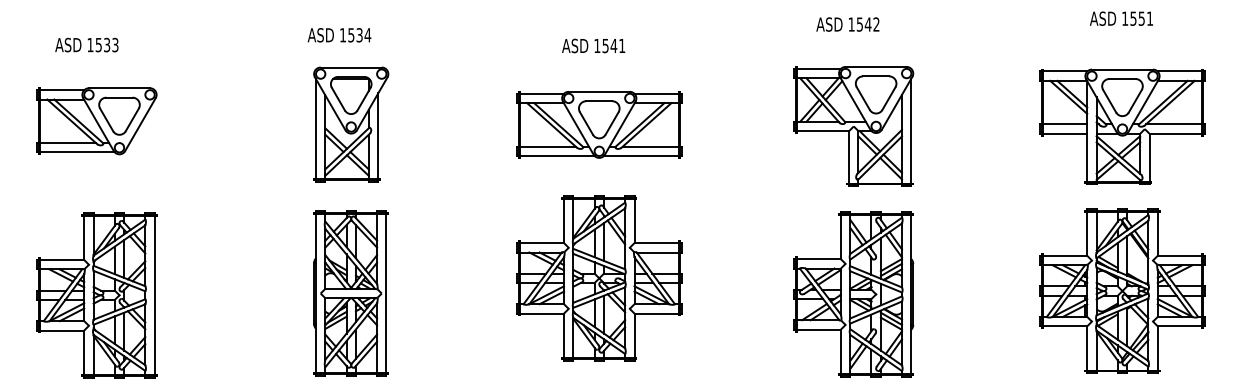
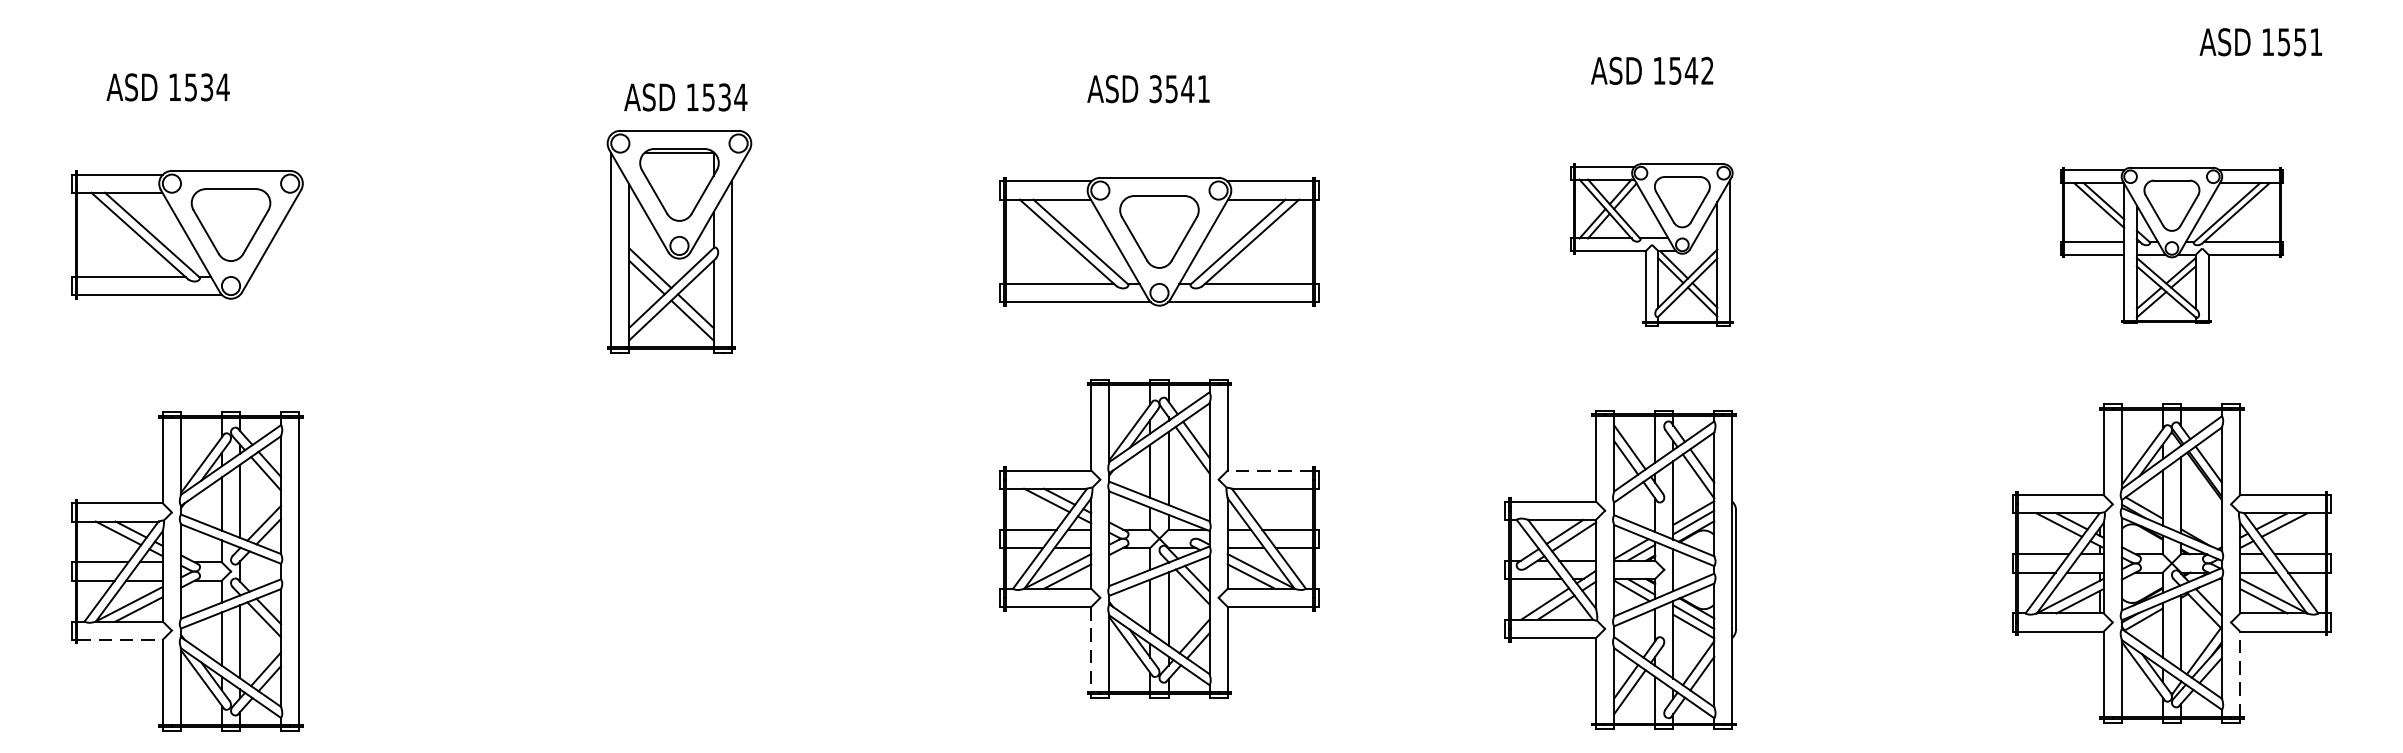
text: (1121, 18) -> (2260, 41), moved
text: (847, 24) -> (1651, 70), moved
text: (339, 35) -> (685, 97), moved
text: (115, 44) -> (223, 86), 1533 -> 1534
text: (597, 45) -> (1156, 88), 1541 -> 3541
part: (853, 126) -> (1651, 244), size x0.7
part: (1122, 126) -> (2171, 244), size x0.7
line: (656, 243) -> (1270, 471), solid -> dashed
part: (350, 293) -> (678, 568), removed
part: (853, 294) -> (1620, 570), moved
line: (62, 330) -> (120, 639), solid -> dashed
line: (564, 336) -> (1092, 651), solid -> dashed
line: (1157, 347) -> (2239, 672), solid -> dashed

